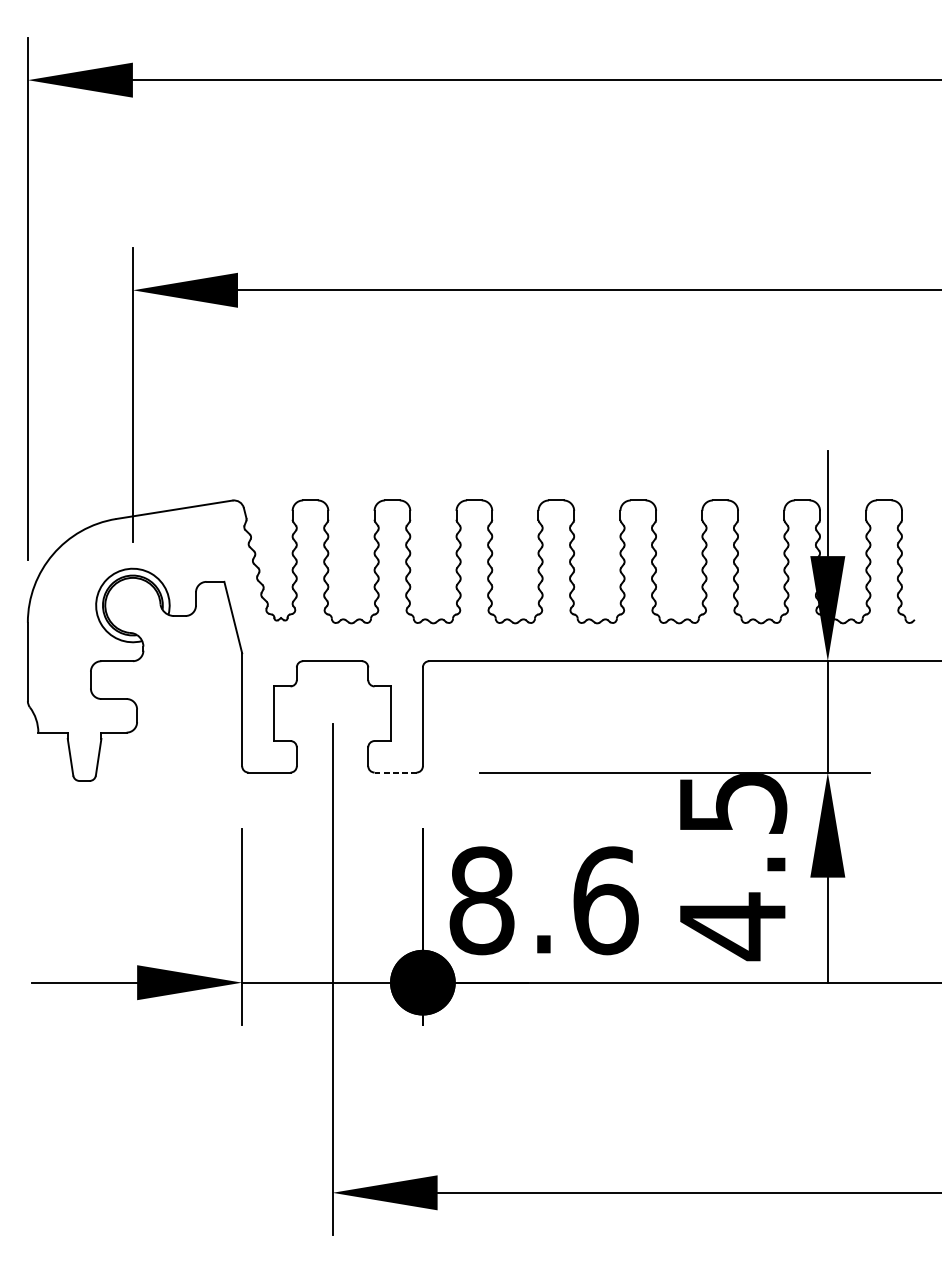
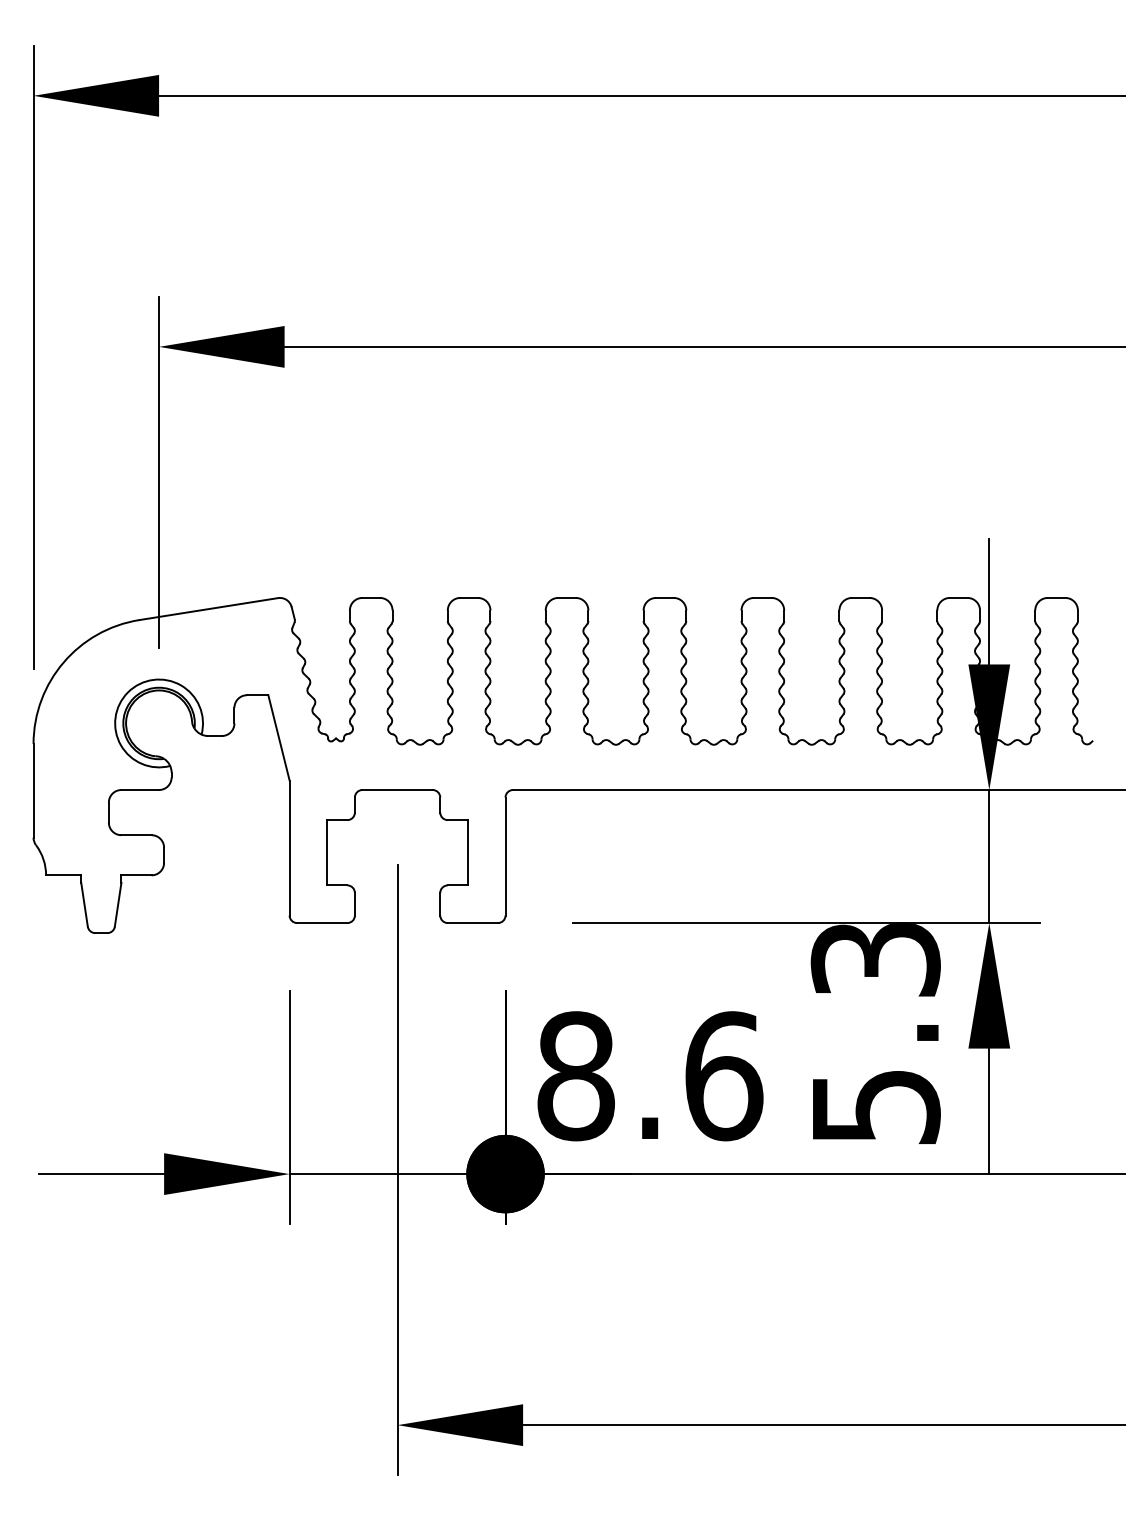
line: (396, 772) -> (473, 923), dashed -> solid
text: (732, 867) -> (875, 1036), 4.5 -> 5.3

